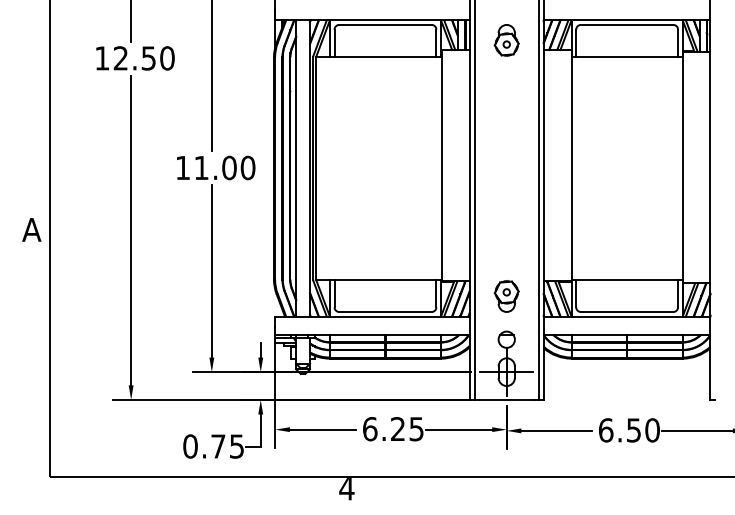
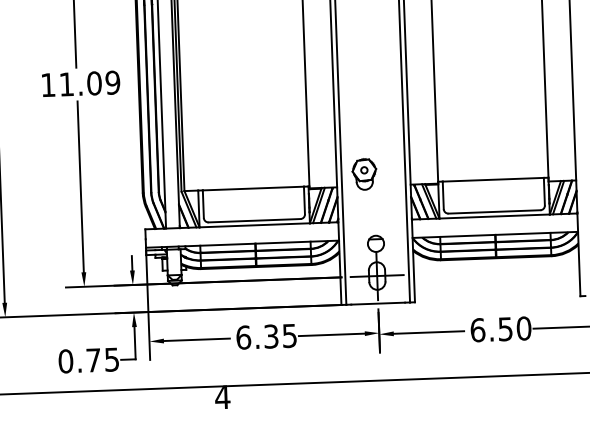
text: (247, 168) -> (112, 83), 11.00 -> 11.09
part: (506, 296) -> (364, 174), moved
text: (397, 429) -> (270, 336), 6.25 -> 6.35

